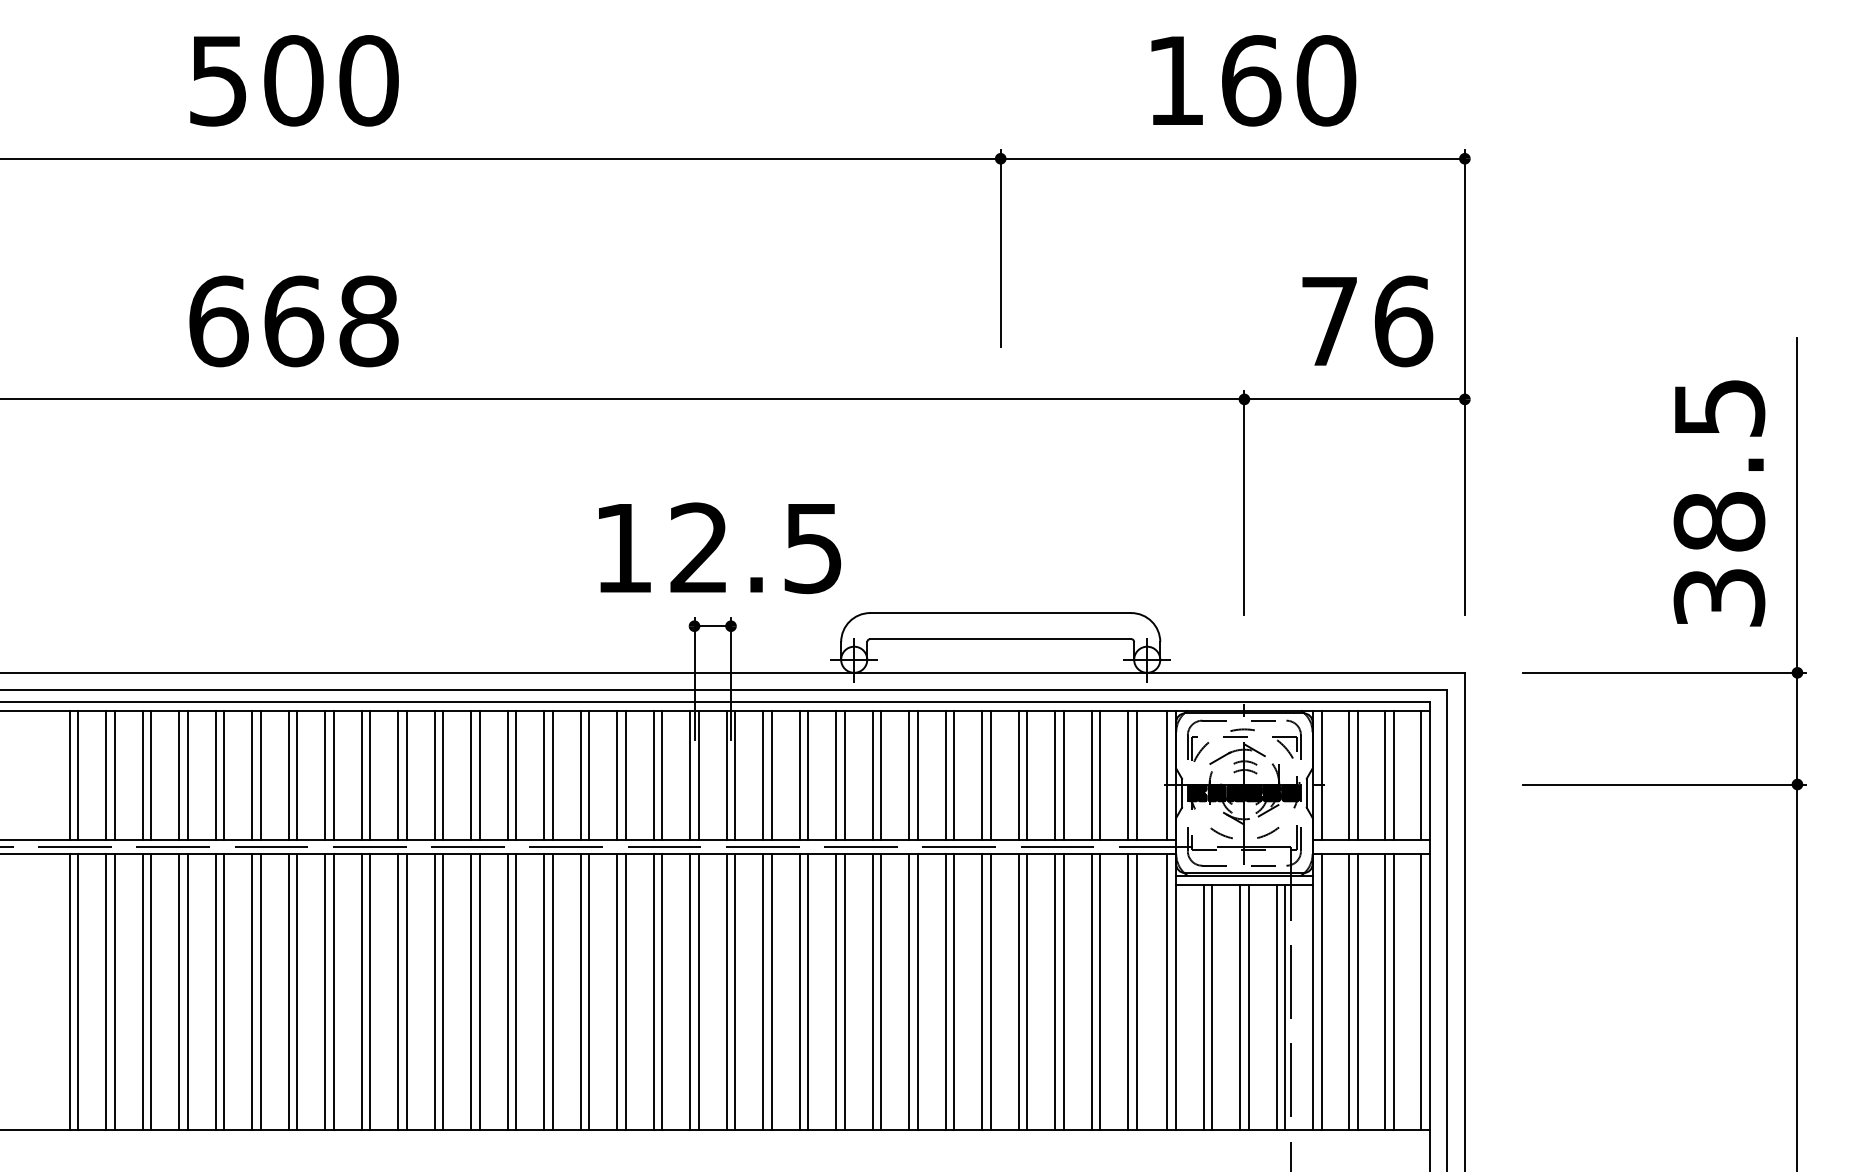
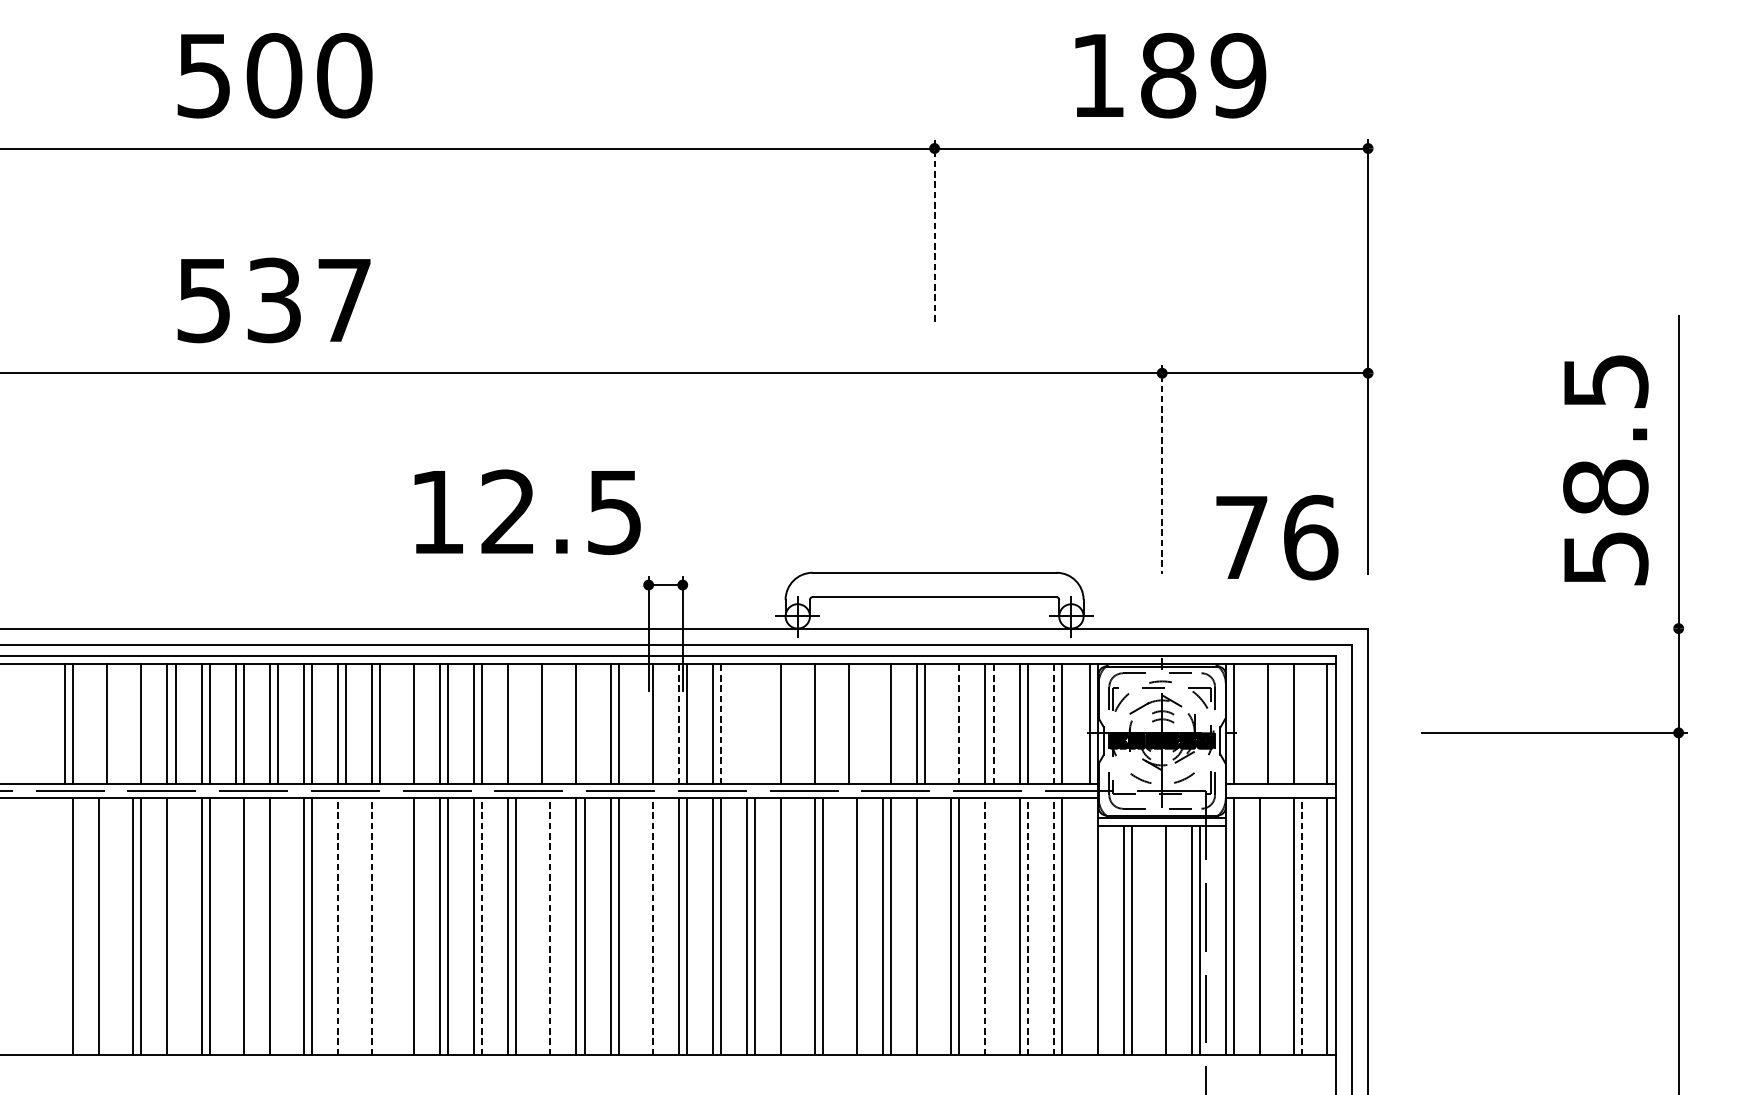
text: (1288, 80) -> (1203, 75), 160 -> 189
line: (1000, 248) -> (934, 232), solid -> dashed
text: (293, 321) -> (274, 300), 668 -> 537
text: (1367, 321) -> (1277, 537), moved
line: (1244, 503) -> (1162, 470), solid -> dashed
text: (720, 548) -> (528, 512), moved
text: (1719, 597) -> (1605, 558), 38.5 -> 58.5
line: (1664, 672) -> (1554, 628), removed
line: (106, 774) -> (99, 723), removed
line: (142, 774) -> (133, 723), removed
line: (434, 774) -> (405, 723), removed
line: (552, 774) -> (516, 723), removed
line: (589, 774) -> (550, 723), removed
line: (625, 774) -> (584, 723), removed
line: (690, 774) -> (644, 723), removed
line: (799, 774) -> (746, 723), removed
line: (808, 774) -> (755, 723), removed
line: (844, 774) -> (788, 723), removed
line: (881, 774) -> (823, 723), removed
line: (917, 774) -> (856, 723), removed
line: (945, 774) -> (883, 723), removed
line: (1018, 774) -> (951, 723), removed
line: (1349, 774) -> (1260, 723), removed
line: (1394, 774) -> (1302, 723), removed
line: (726, 775) -> (678, 724), solid -> dashed
line: (771, 775) -> (720, 724), solid -> dashed
line: (1027, 775) -> (959, 724), solid -> dashed
line: (1063, 775) -> (993, 724), solid -> dashed
line: (1128, 775) -> (1053, 724), solid -> dashed
line: (69, 991) -> (64, 926), removed
line: (114, 991) -> (106, 926), removed
line: (187, 991) -> (175, 926), removed
line: (252, 991) -> (235, 926), removed
line: (297, 991) -> (277, 926), removed
line: (361, 991) -> (337, 926), solid -> dashed
line: (370, 991) -> (346, 926), removed
line: (398, 991) -> (372, 926), solid -> dashed
line: (406, 991) -> (379, 926), removed
line: (434, 991) -> (405, 926), removed
line: (516, 991) -> (482, 926), solid -> dashed
line: (580, 991) -> (542, 926), removed
line: (589, 991) -> (550, 926), solid -> dashed
line: (690, 991) -> (644, 926), removed
line: (698, 991) -> (652, 926), solid -> dashed
line: (844, 991) -> (788, 926), removed
line: (909, 991) -> (849, 926), removed
line: (990, 991) -> (925, 926), removed
line: (1055, 991) -> (985, 926), solid -> dashed
line: (1063, 991) -> (993, 926), removed
line: (1100, 991) -> (1027, 926), solid -> dashed
line: (1128, 991) -> (1053, 926), solid -> dashed
line: (1167, 991) -> (1090, 926), removed
line: (1357, 991) -> (1267, 926), removed
line: (1394, 991) -> (1302, 926), solid -> dashed
line: (1240, 1006) -> (1158, 940), removed

